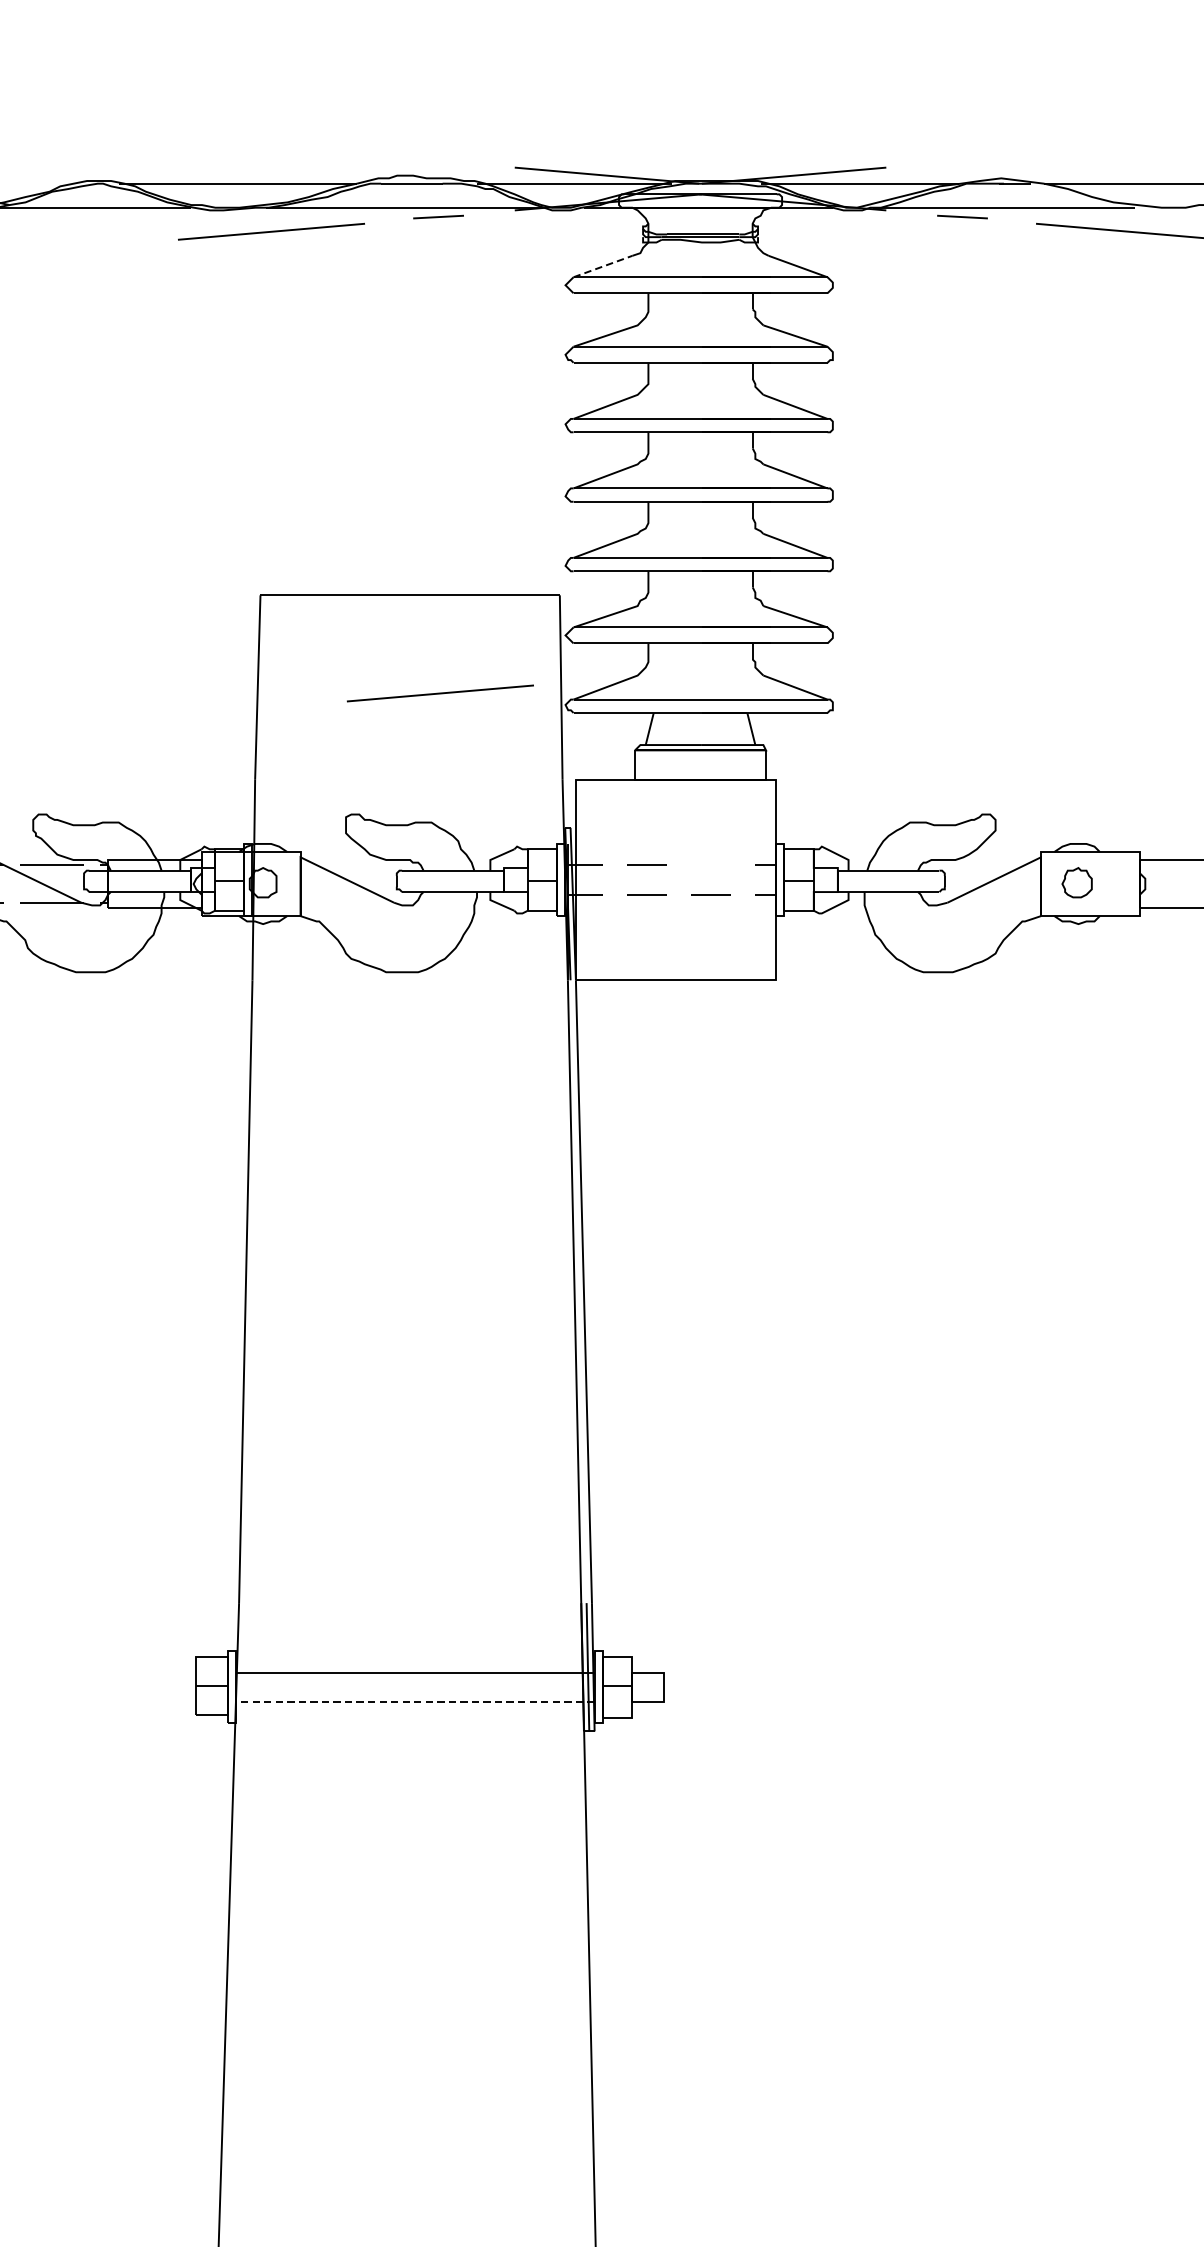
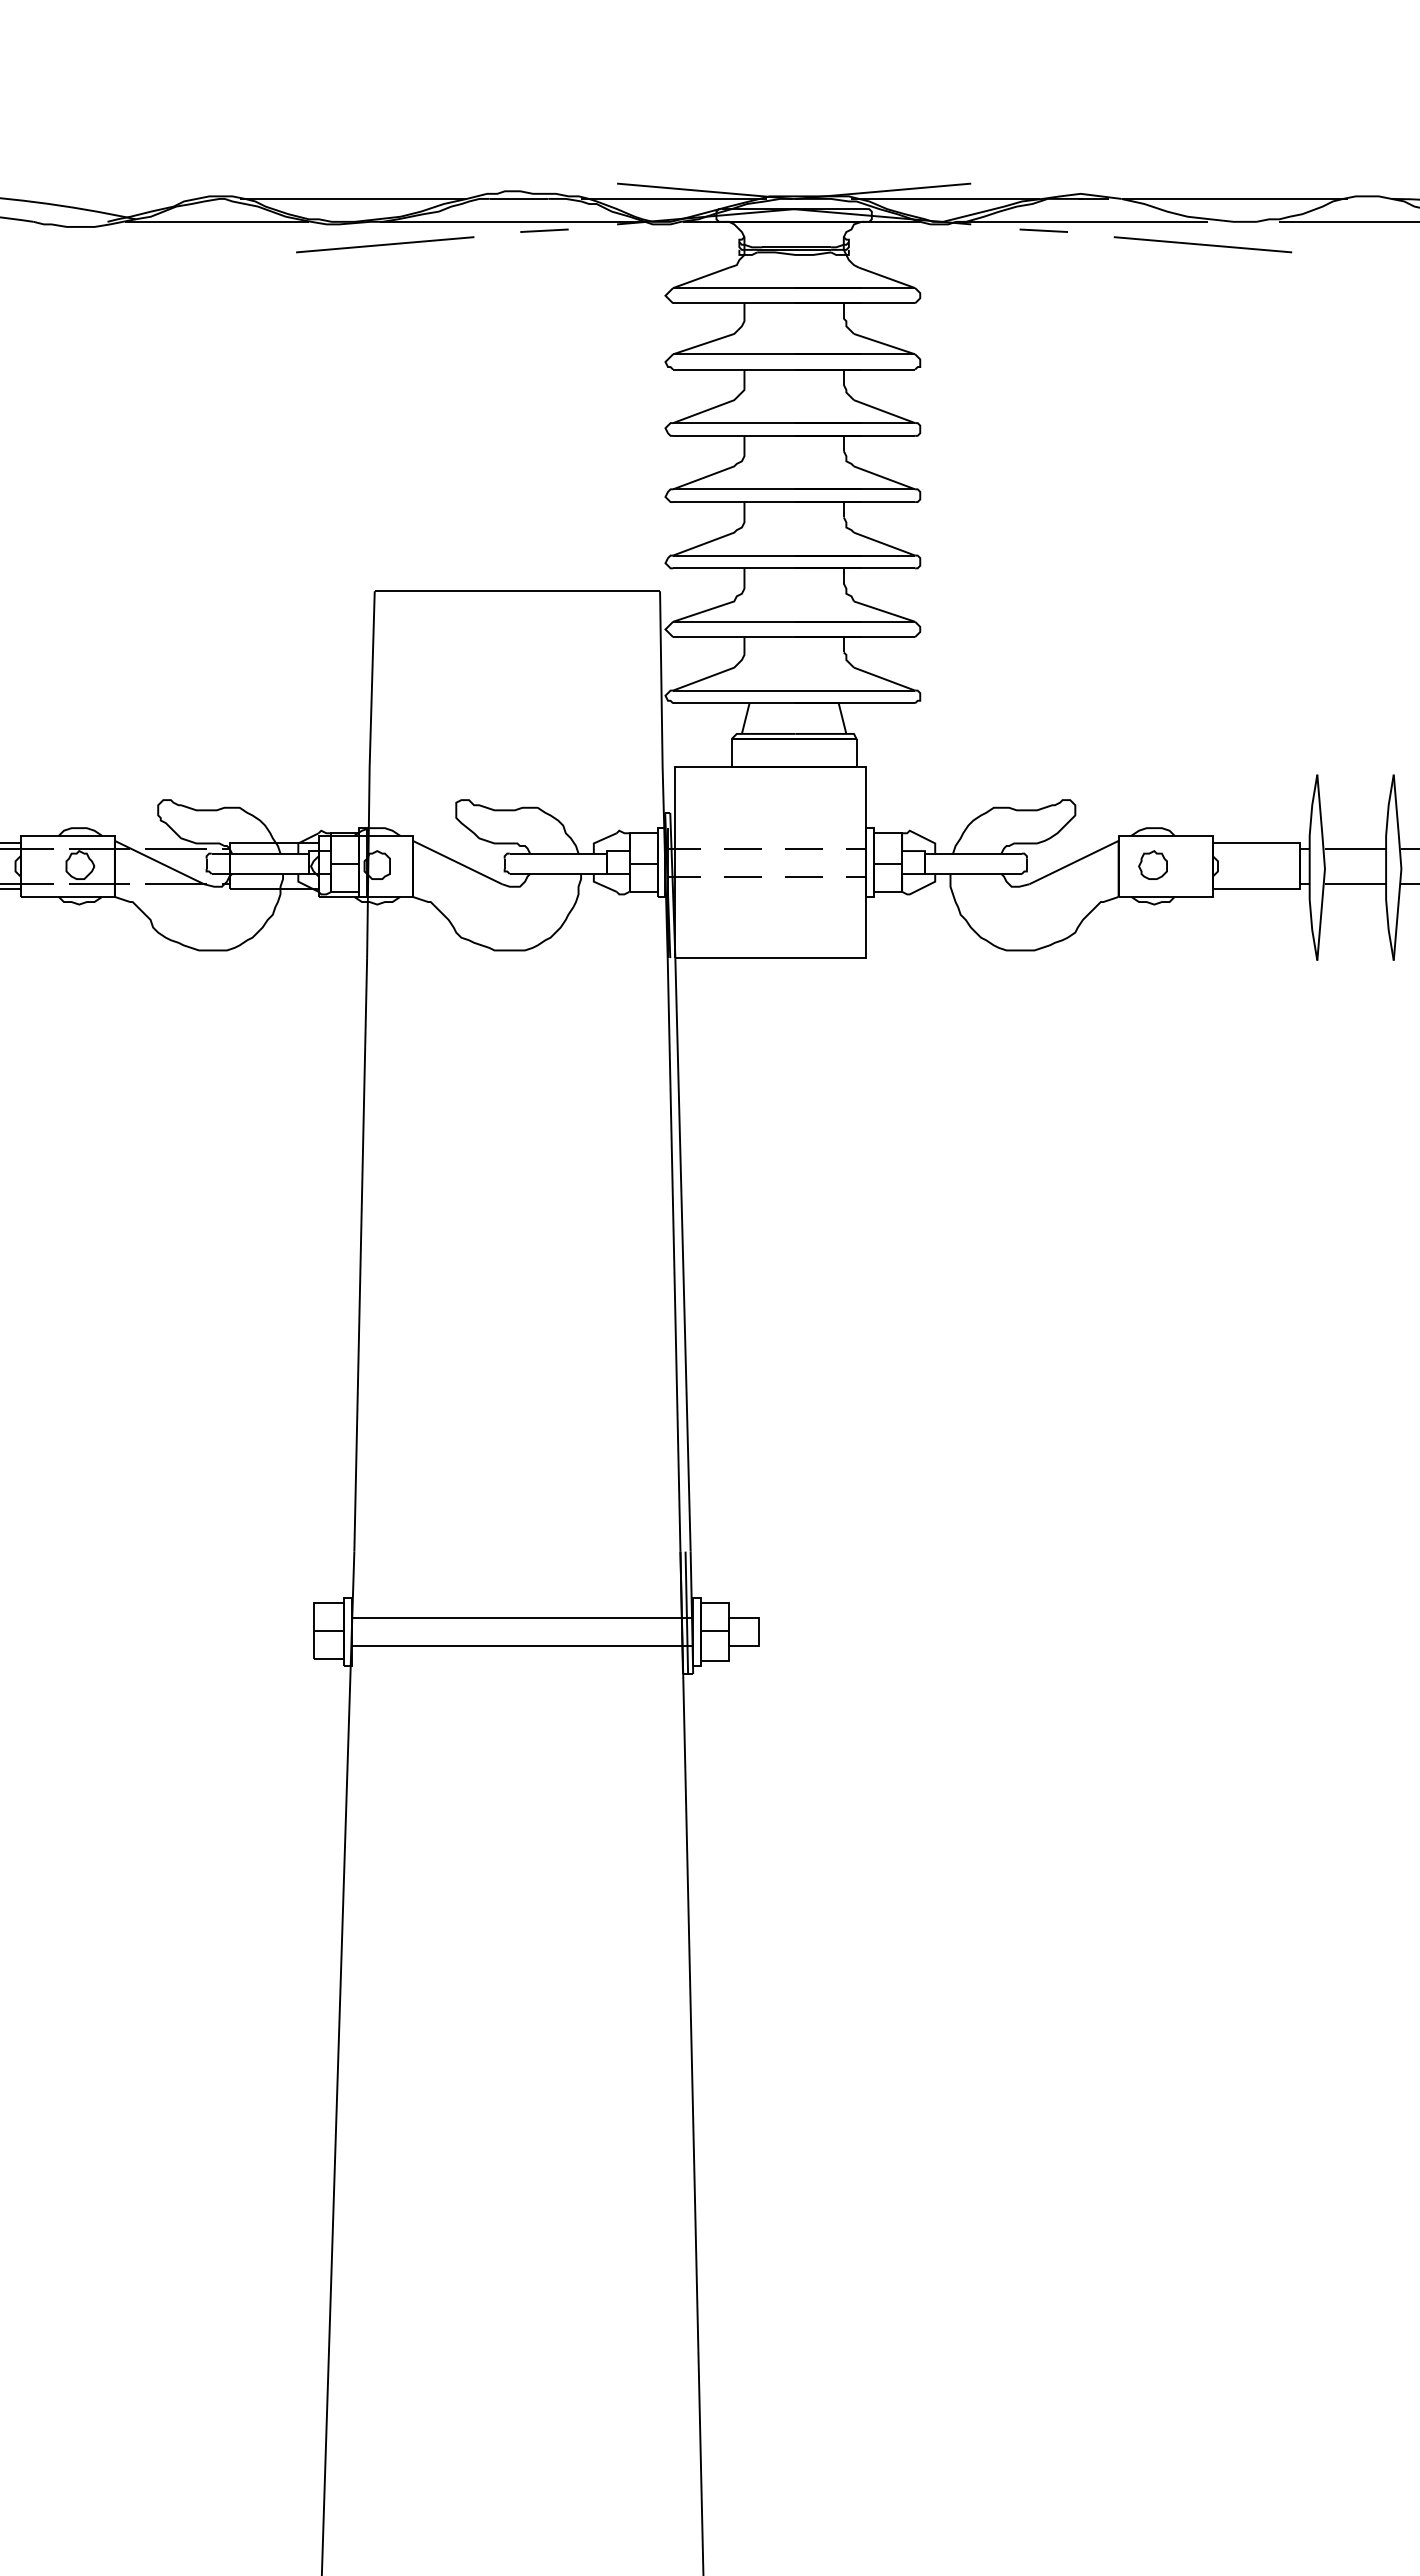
line: (603, 266) -> (701, 277), dashed -> solid
line: (440, 693) -> (546, 684), removed
line: (710, 865) -> (803, 848), added
line: (415, 1701) -> (522, 1645), dashed -> solid

